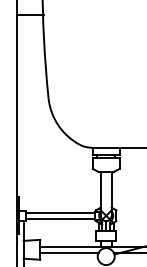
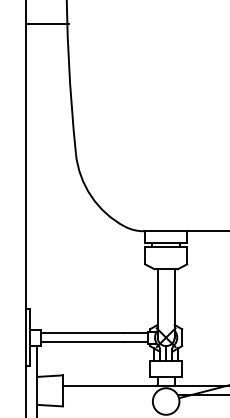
line: (69, 252) -> (108, 395), removed

